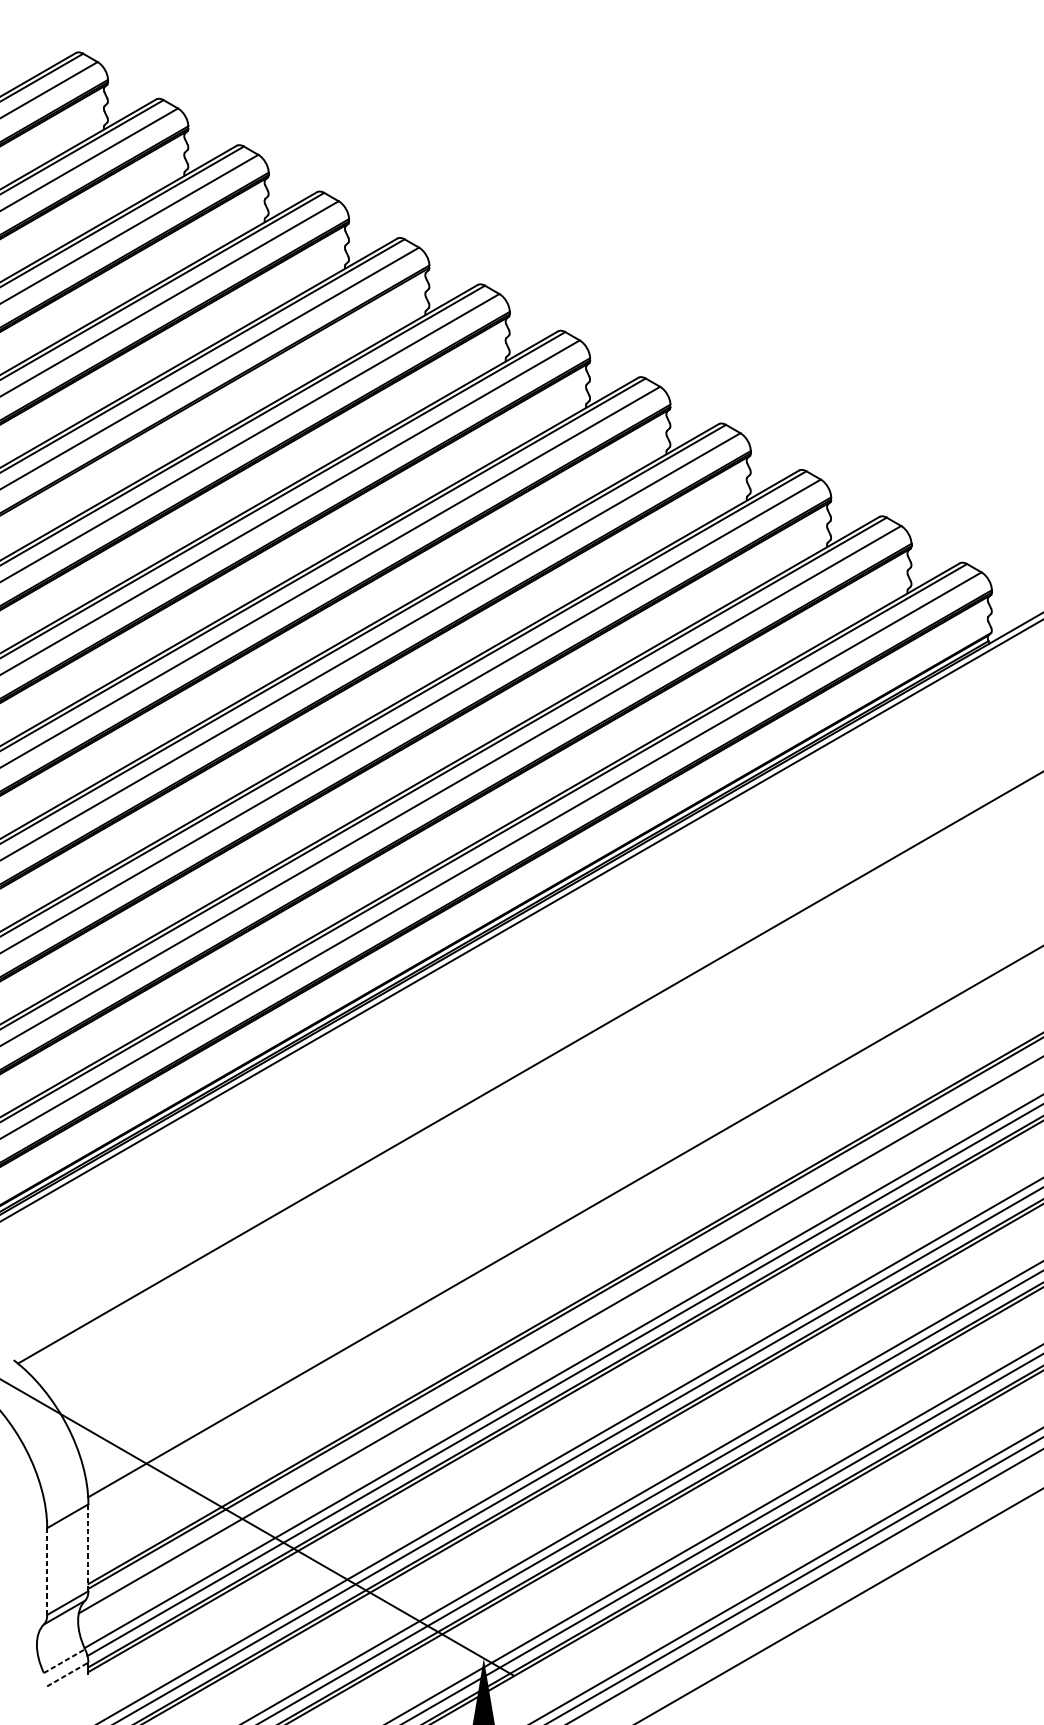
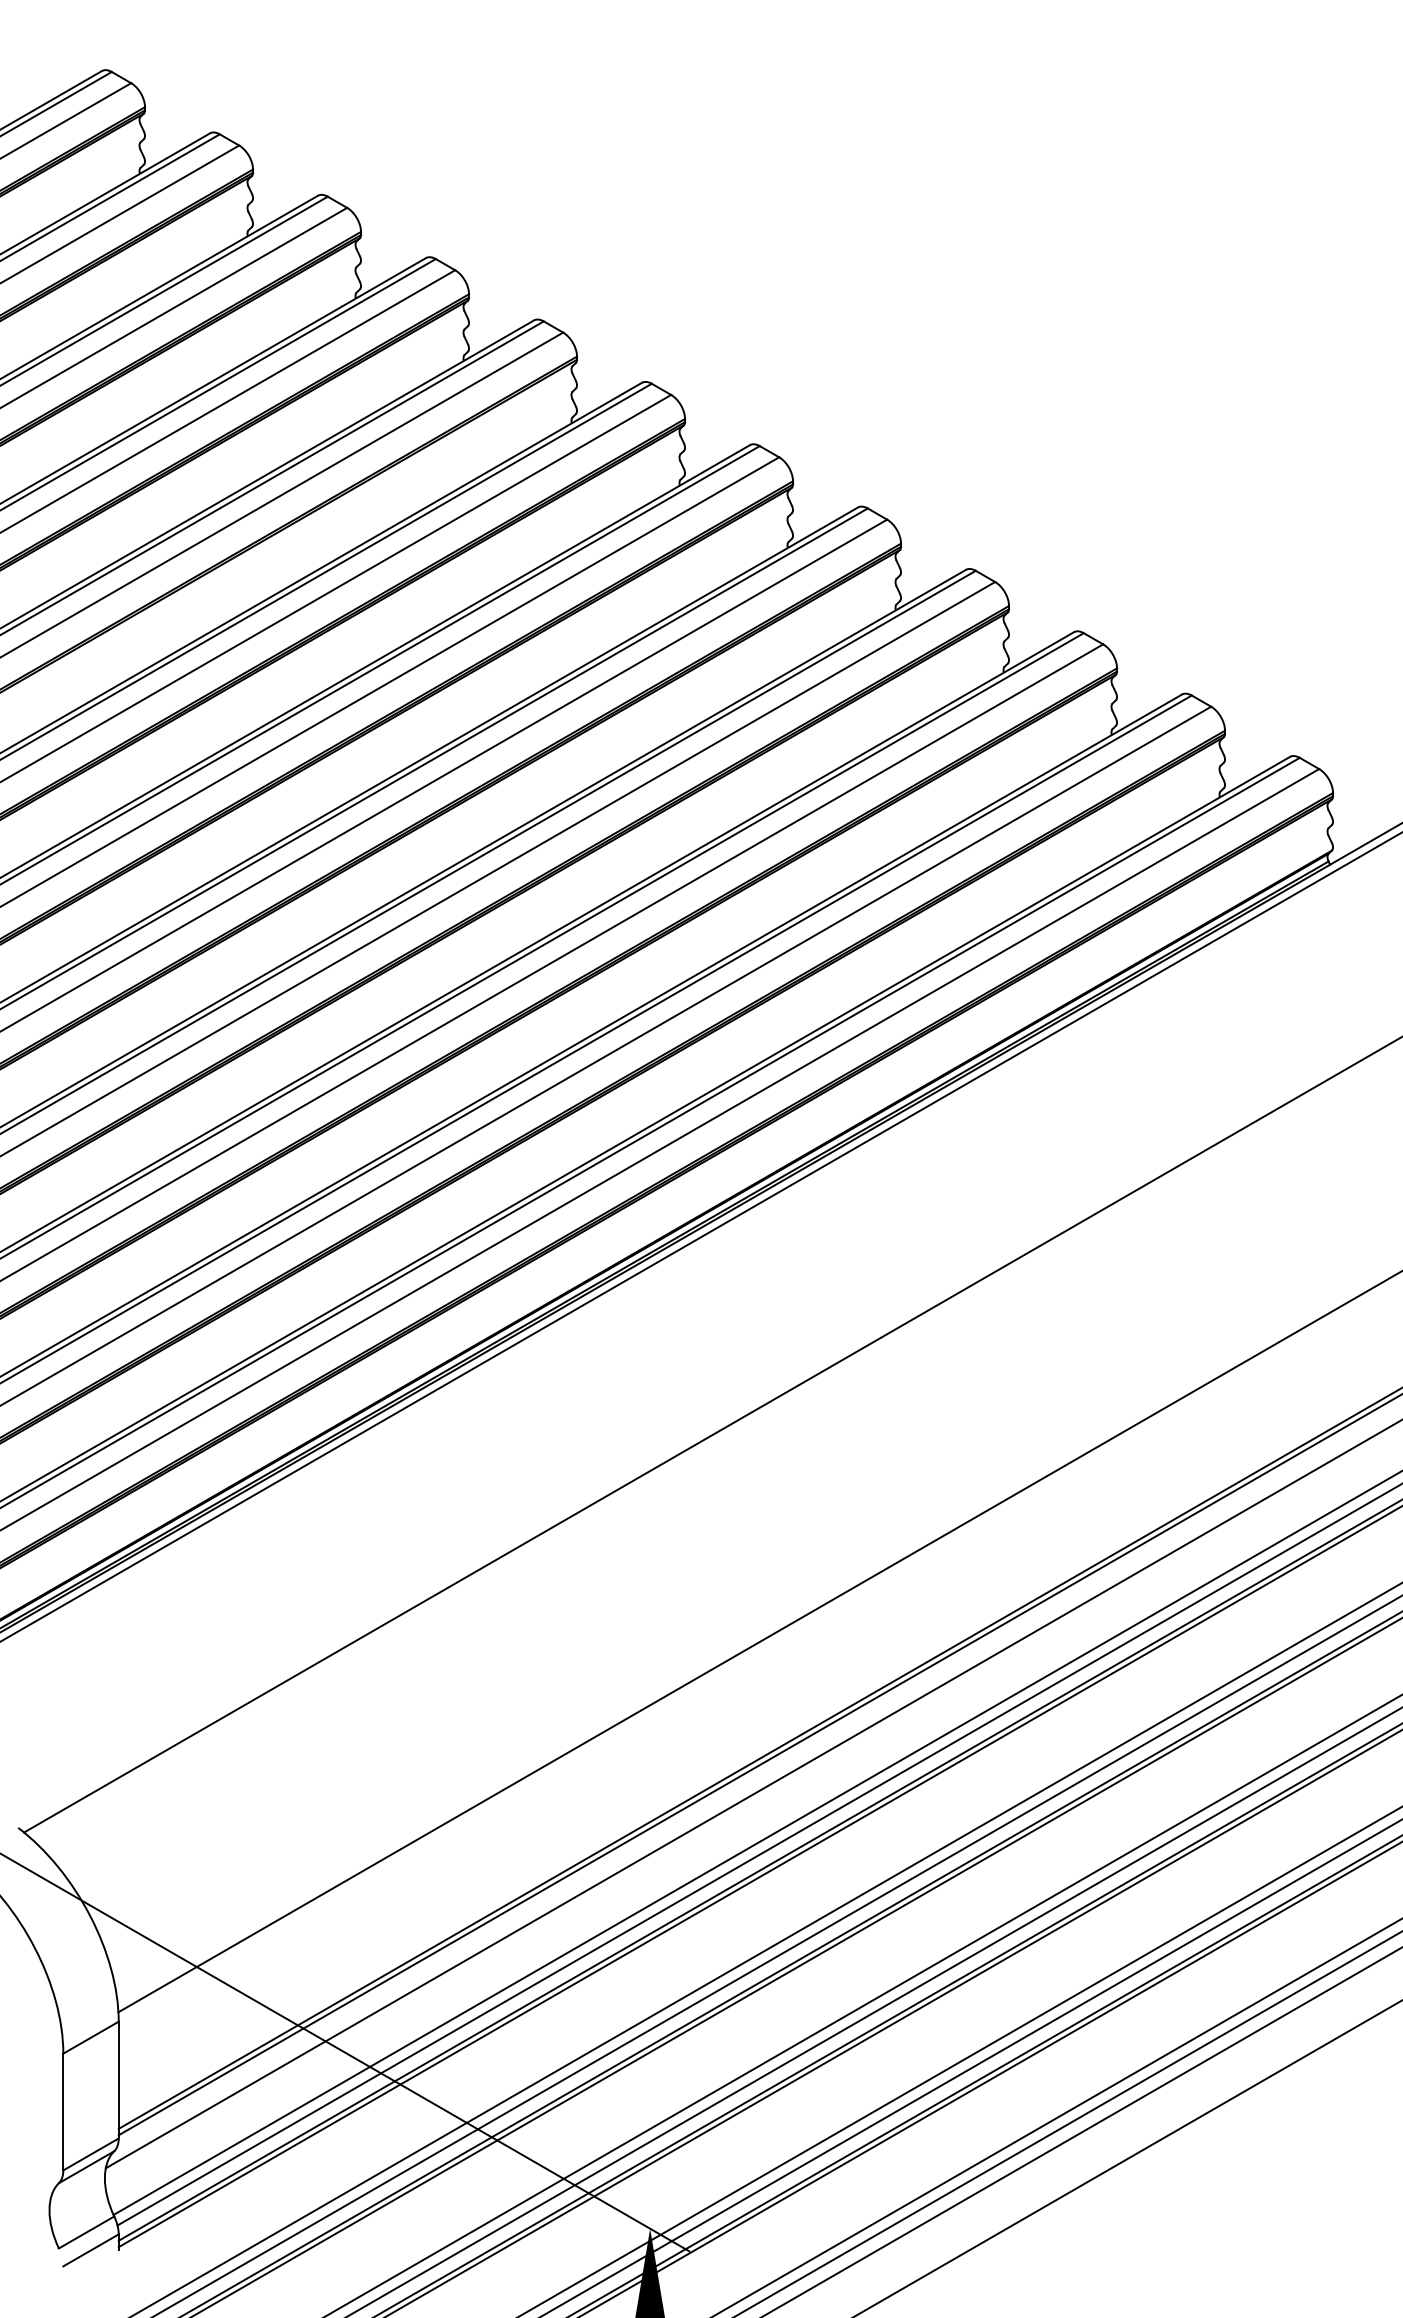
line: (88, 1548) -> (118, 2080), dashed -> solid
line: (47, 1571) -> (63, 2111), dashed -> solid
line: (64, 1661) -> (86, 2232), dashed -> solid
line: (68, 1674) -> (91, 2250), dashed -> solid

